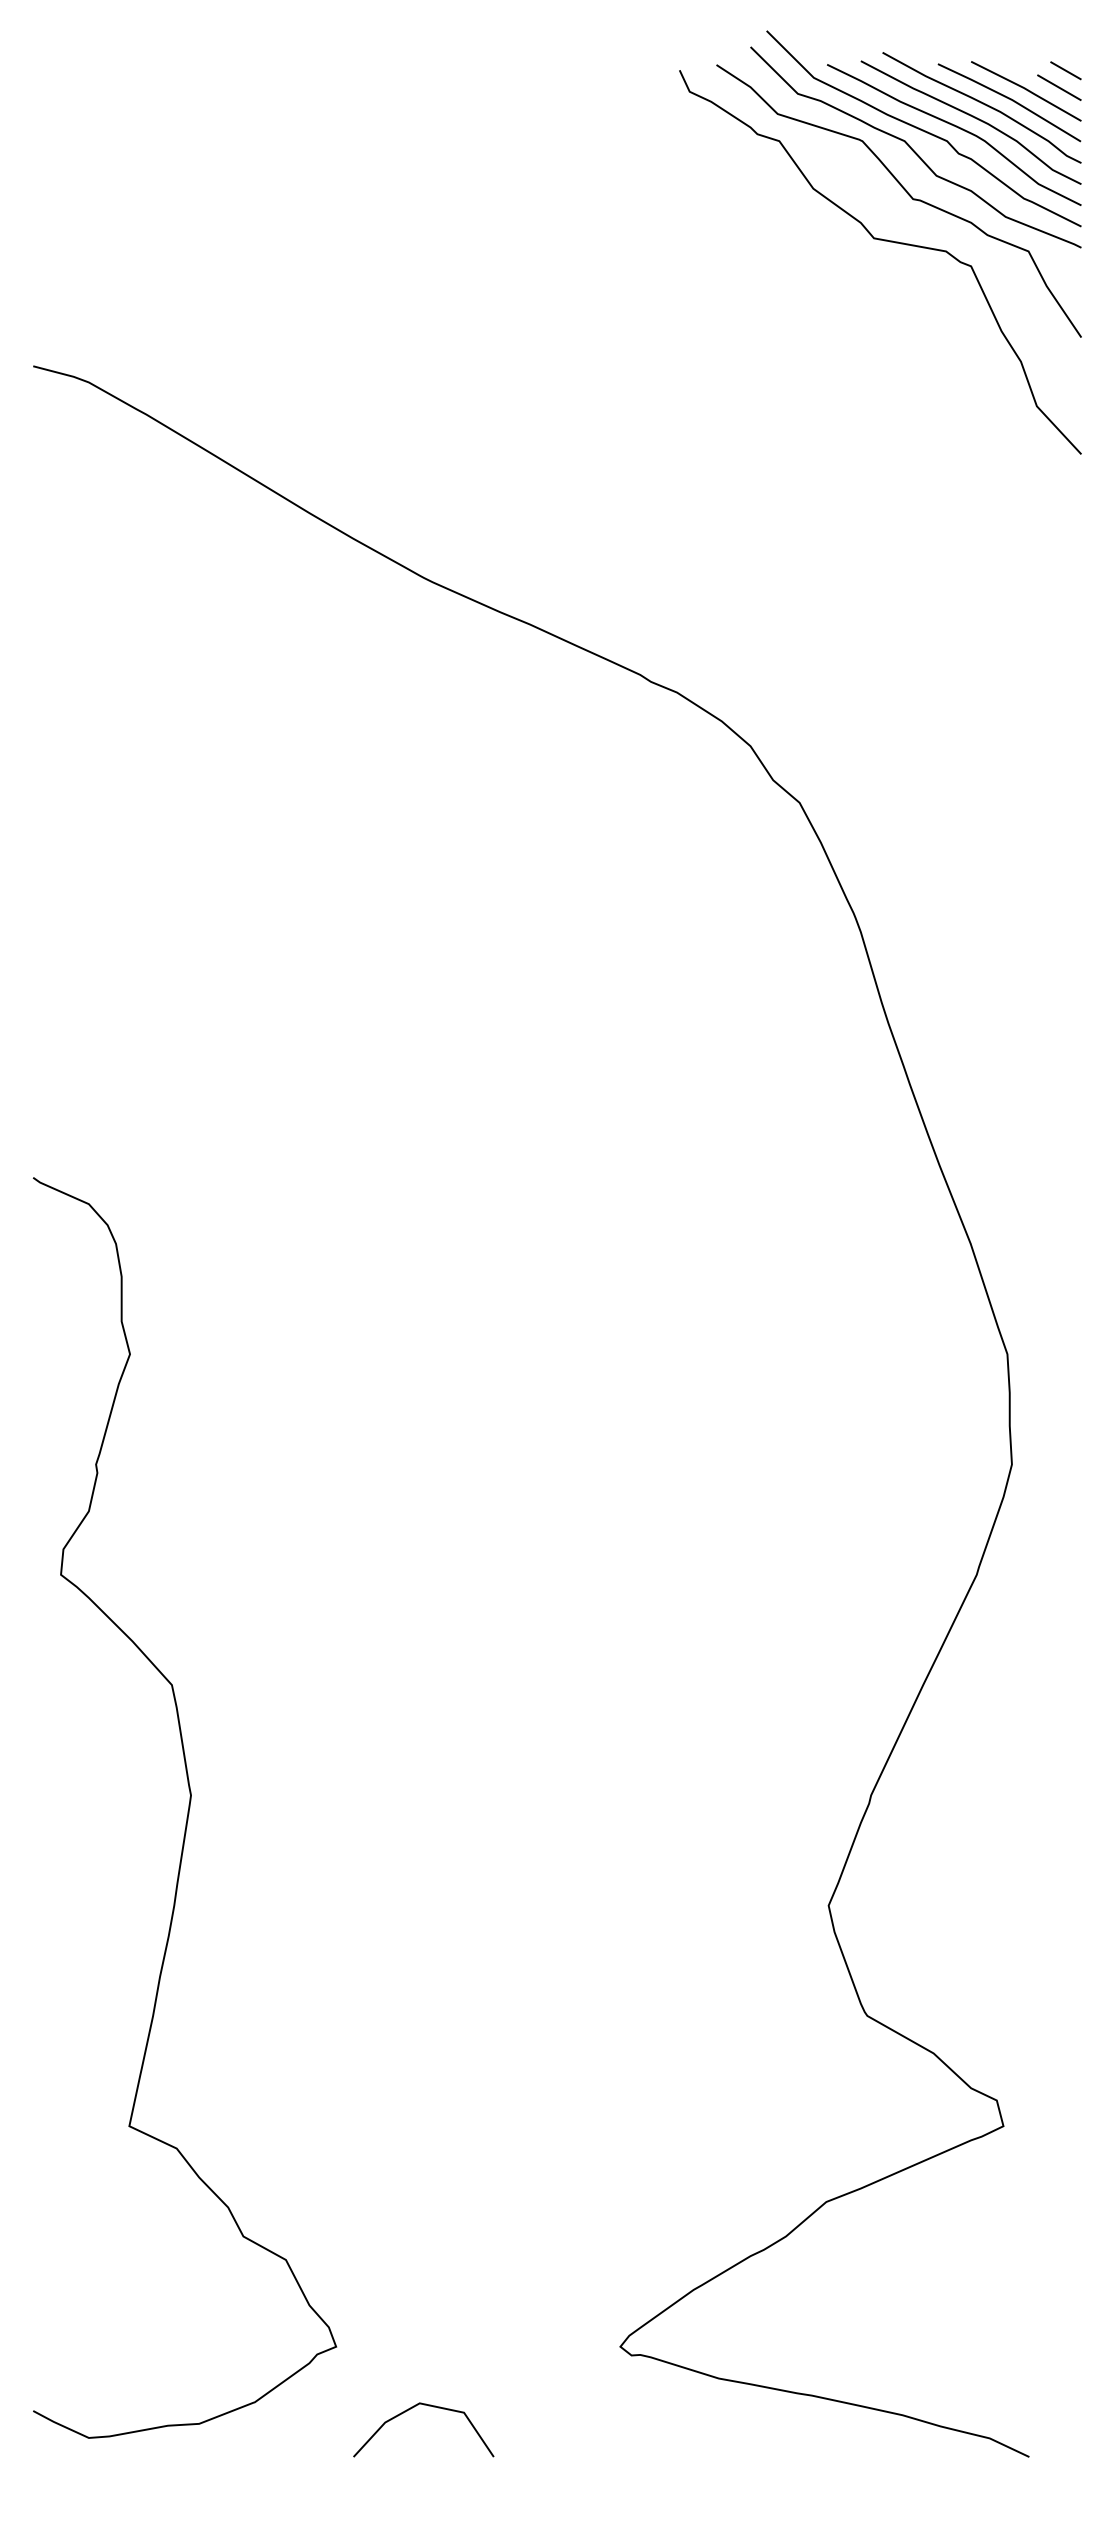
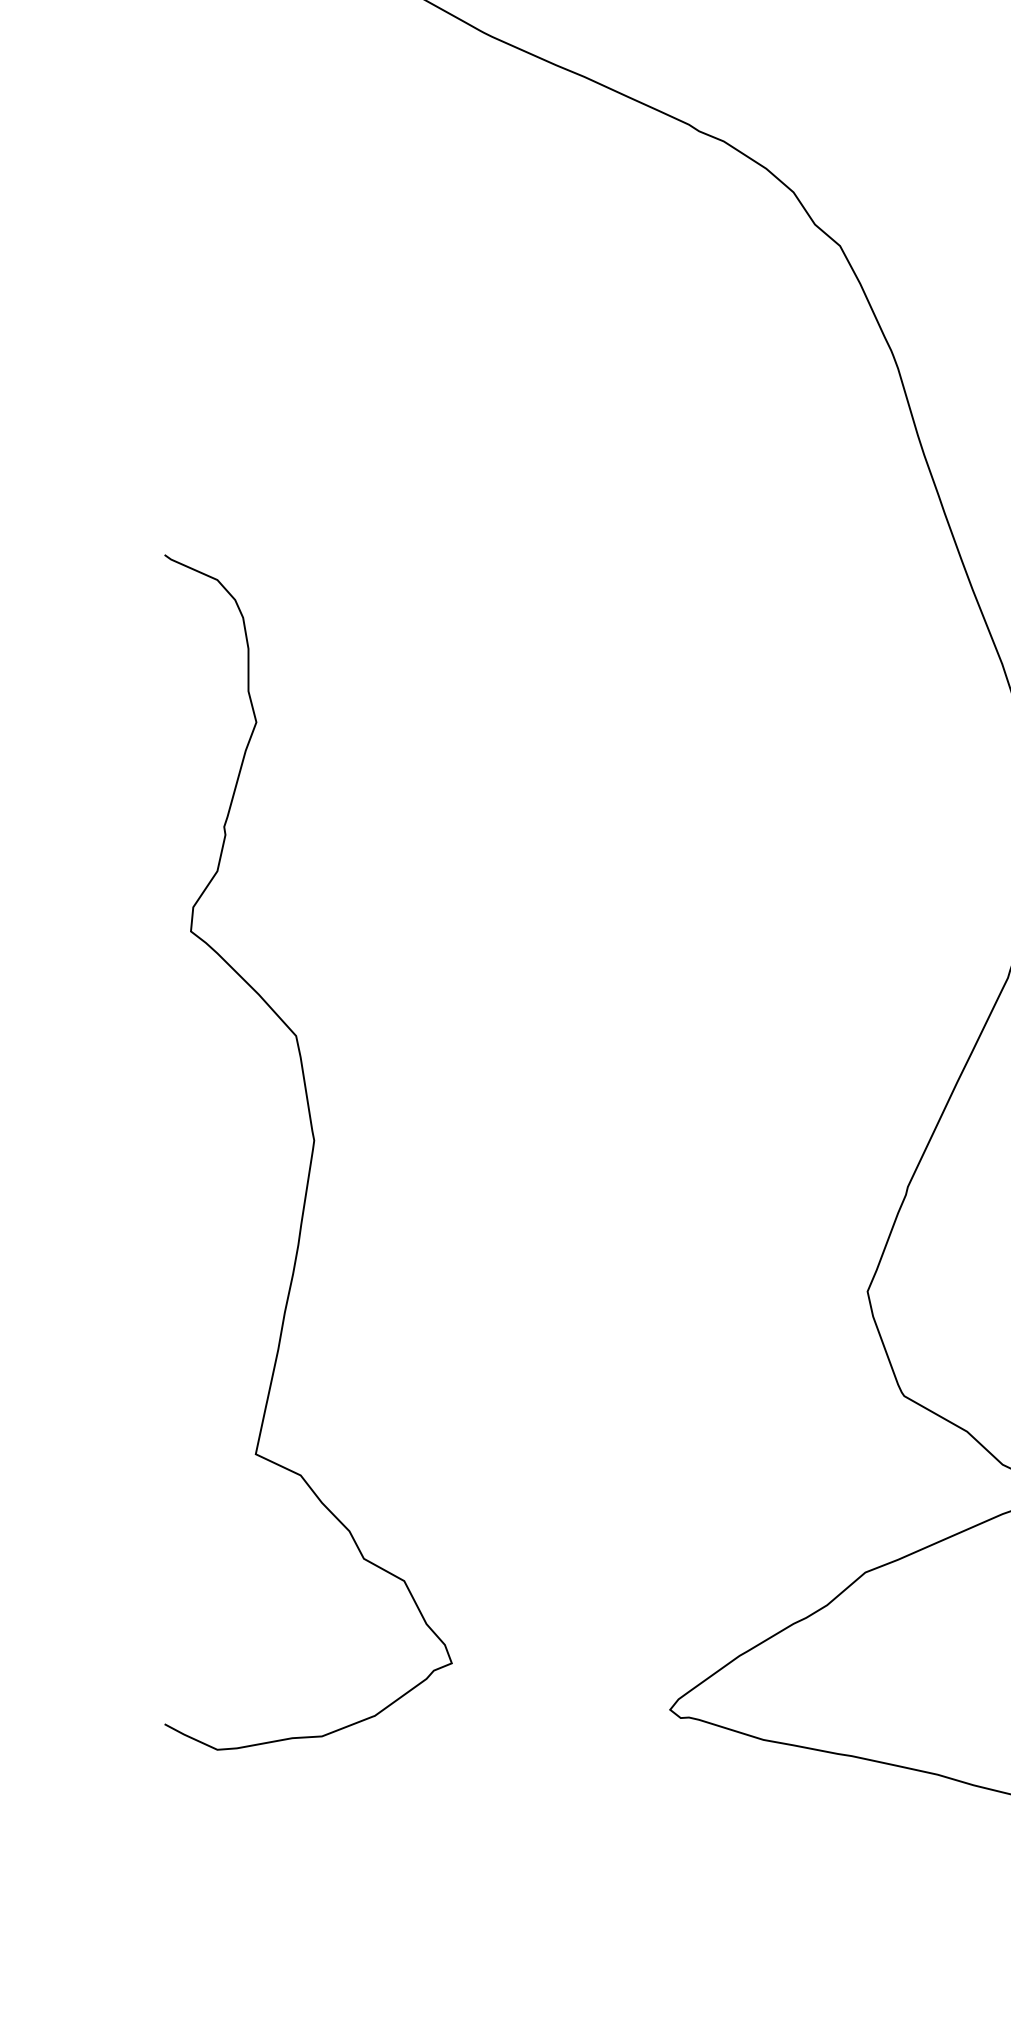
curve: (188, 1807) -> (311, 1152), moved
line: (428, 2406) -> (488, 1766), removed

